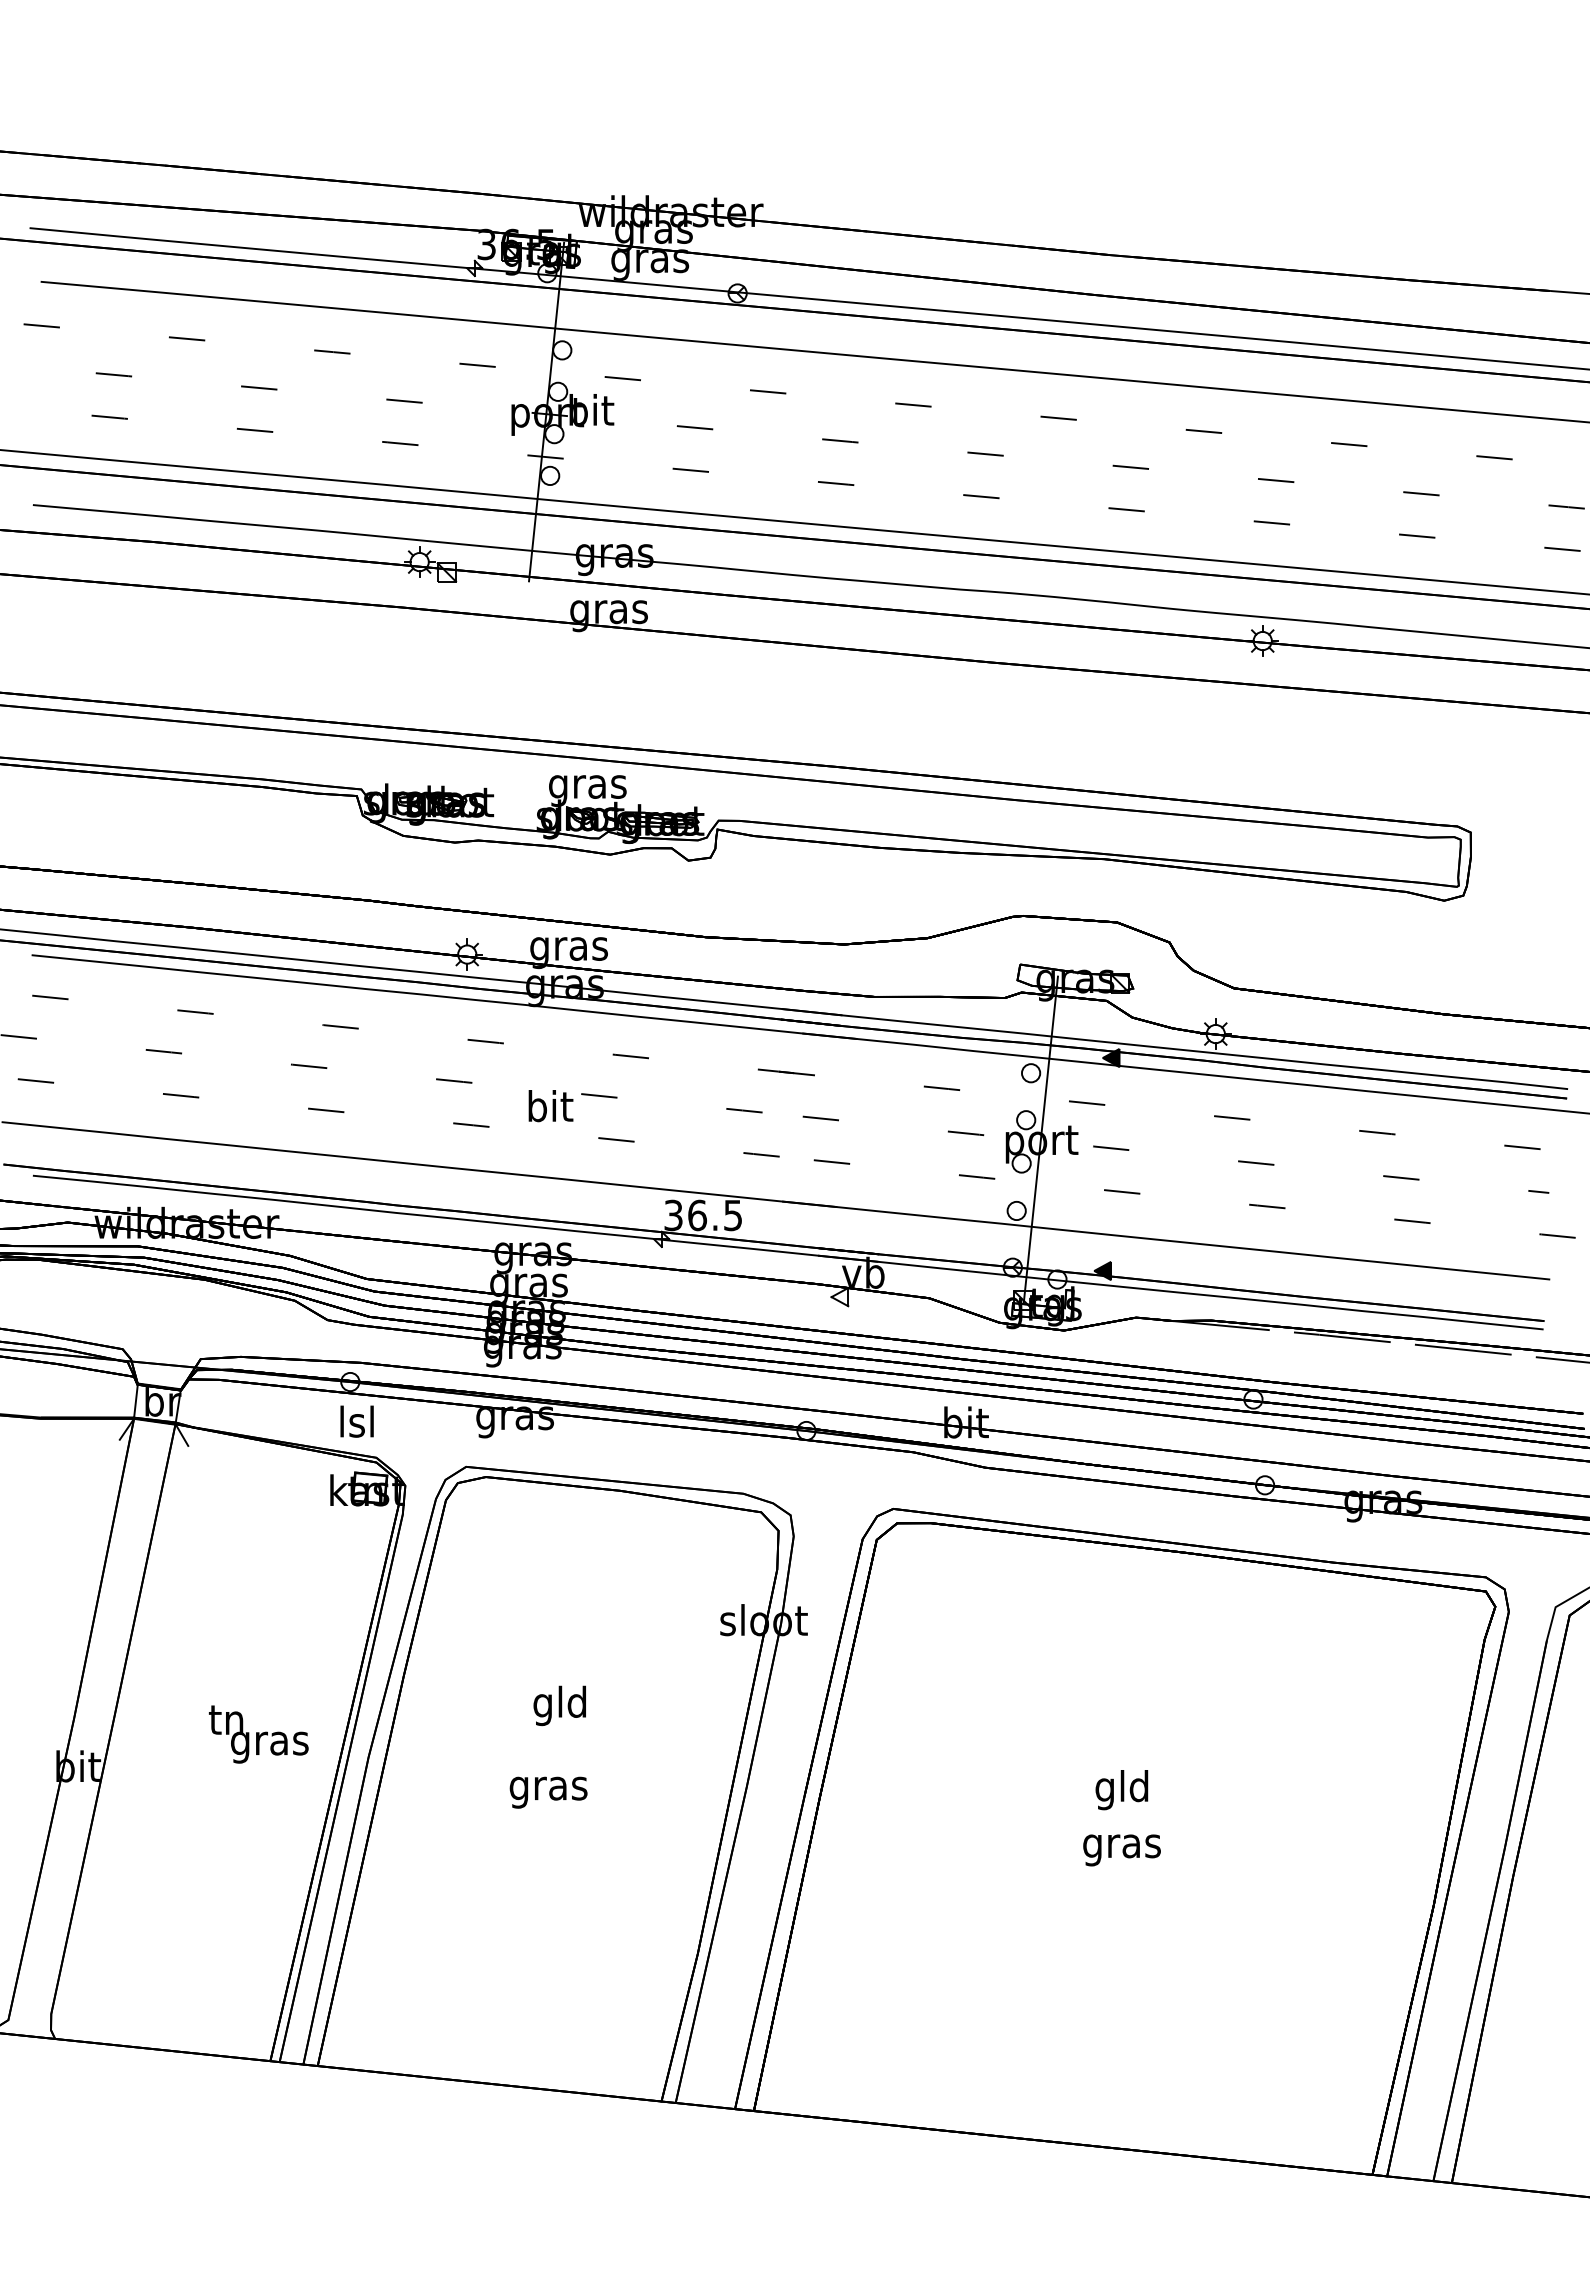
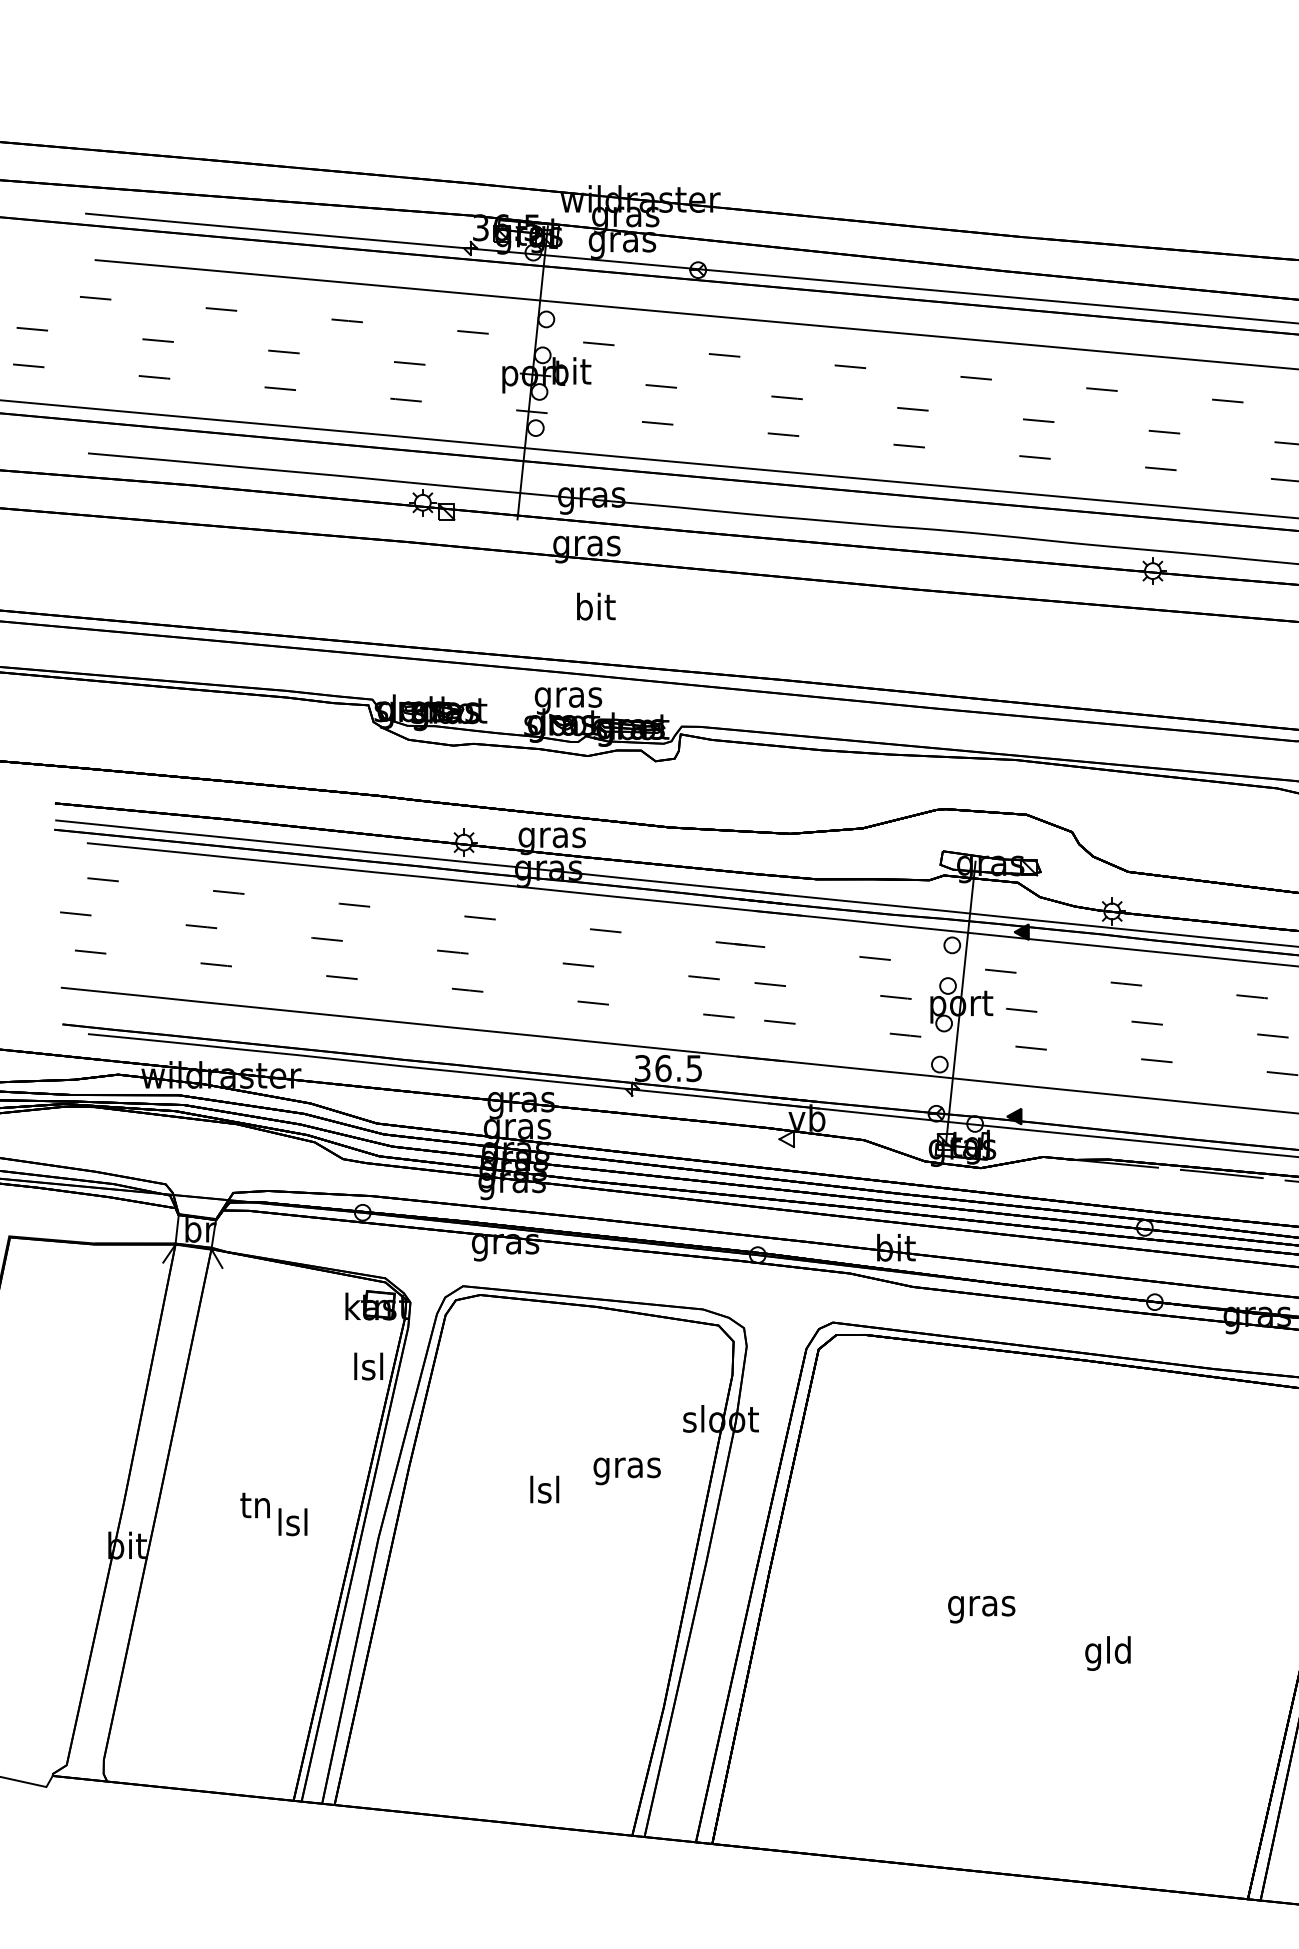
text: (550, 1106) -> (595, 607), moved
text: (356, 1421) -> (368, 1366), moved
text: (559, 1705) -> (543, 1492), gld -> lsl
text: (269, 1743) -> (292, 1525), gras -> lsl
text: (1121, 1790) -> (1107, 1653), moved
text: (548, 1792) -> (627, 1471), moved
text: (1121, 1850) -> (981, 1609), moved

